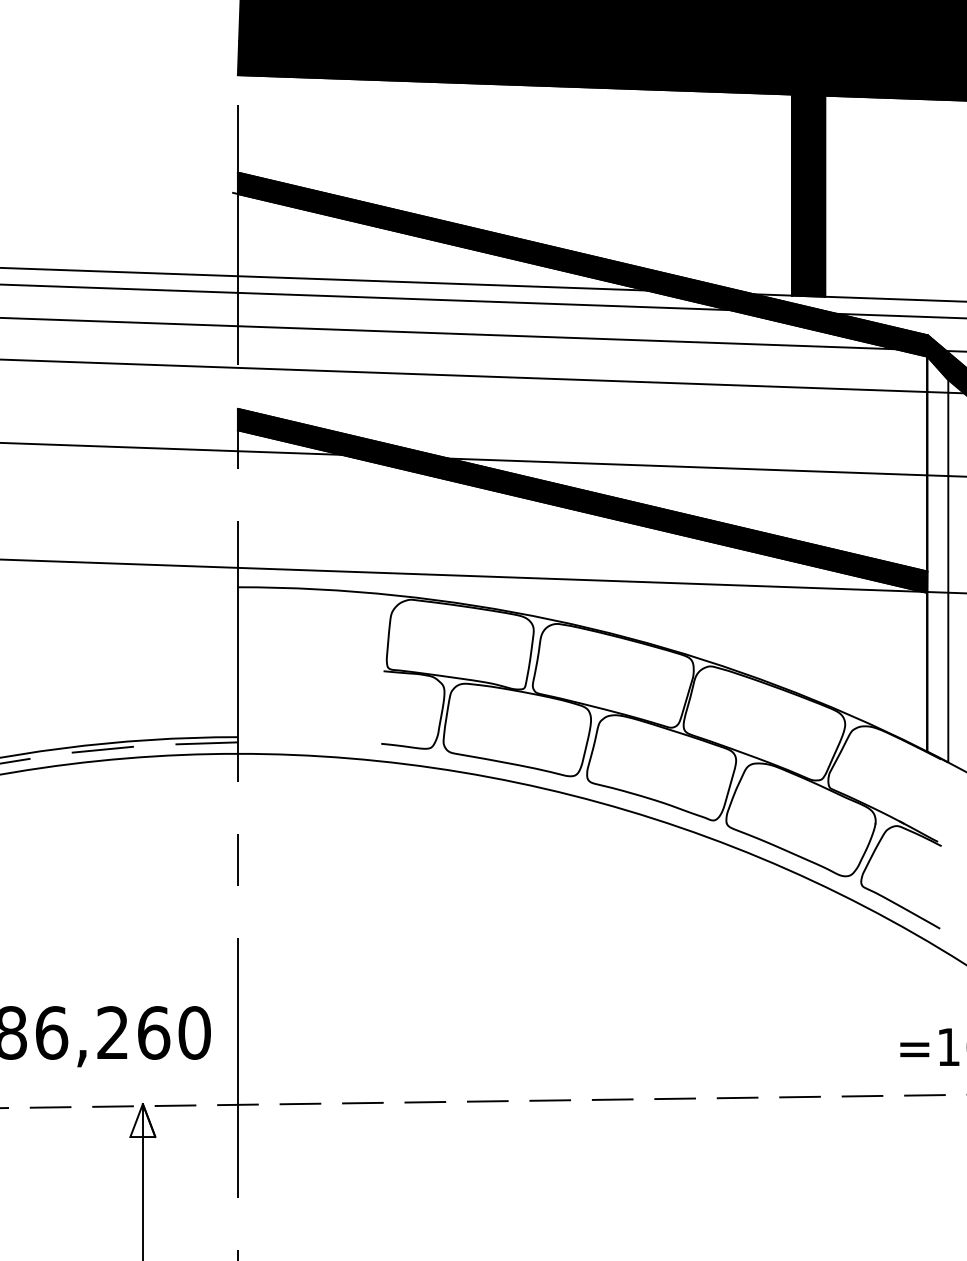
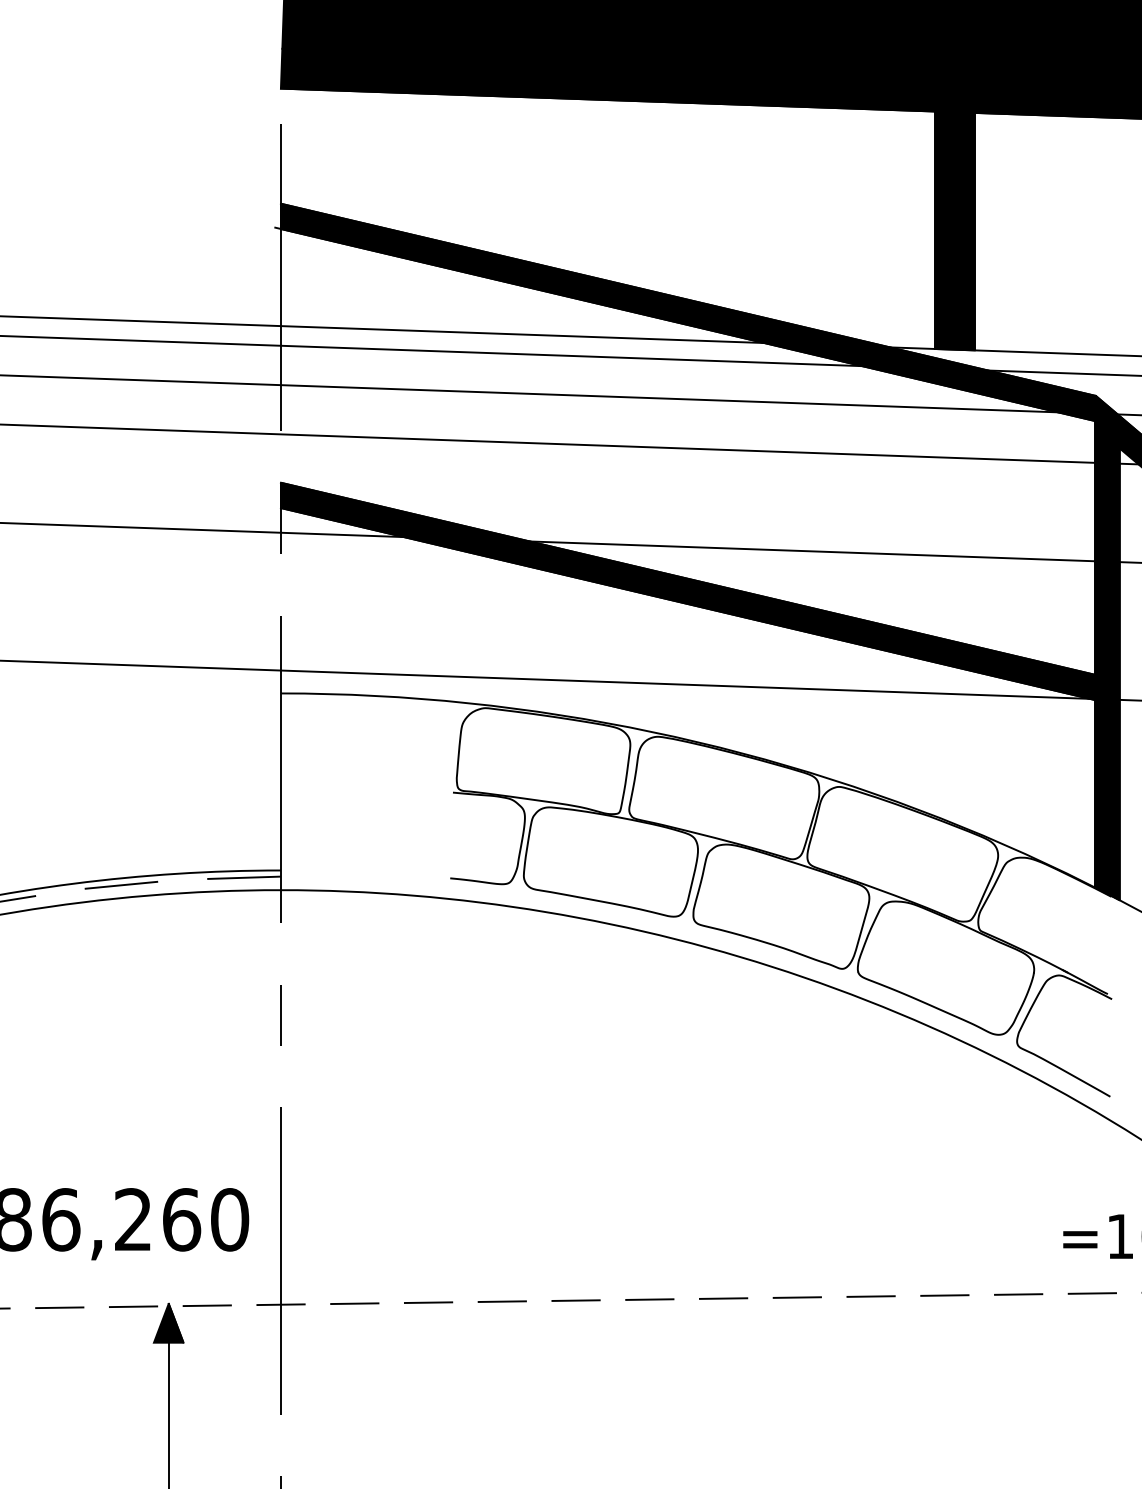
fill: (937, 559) -> (1107, 660), added
fill: (142, 1120) -> (168, 1323), added

